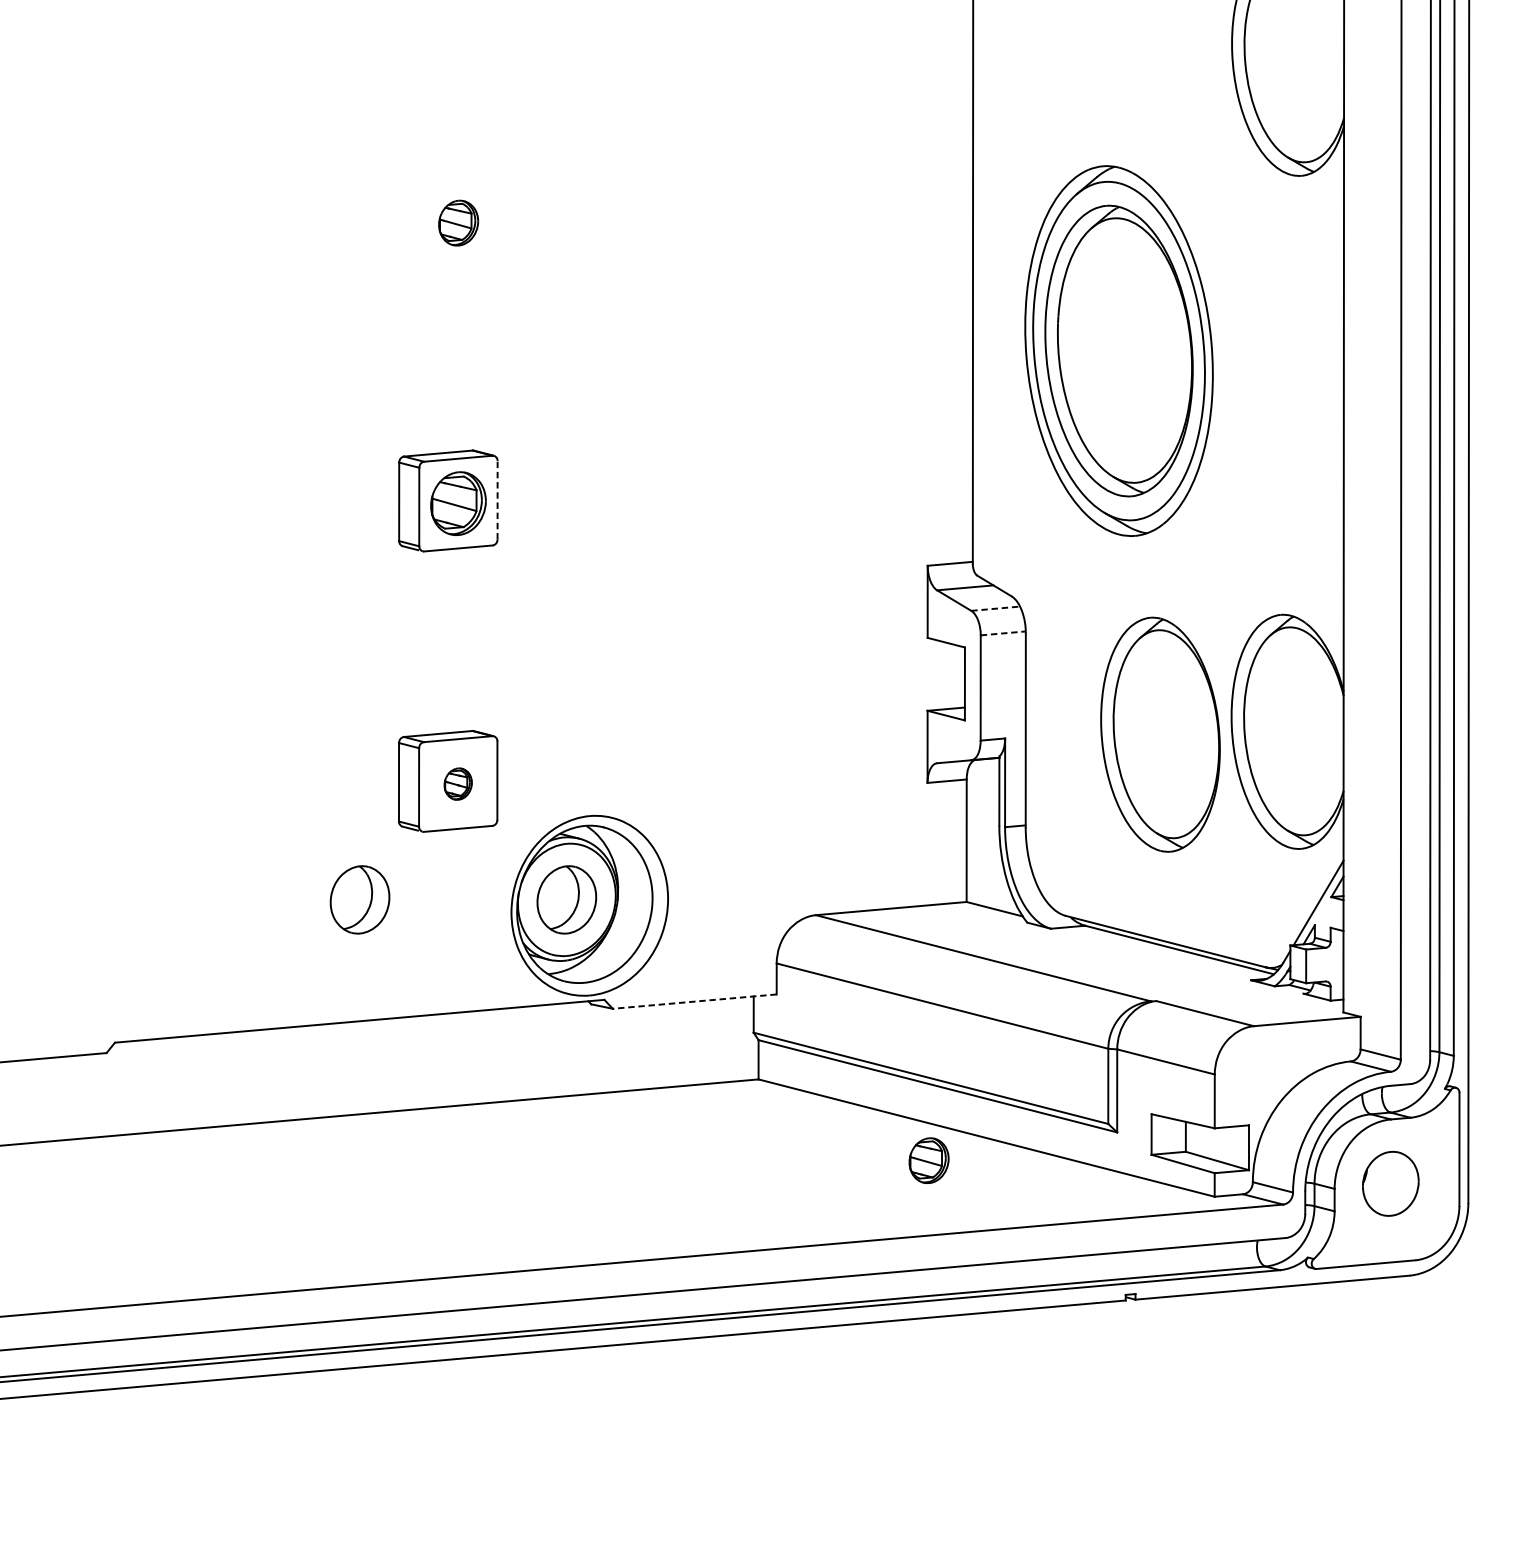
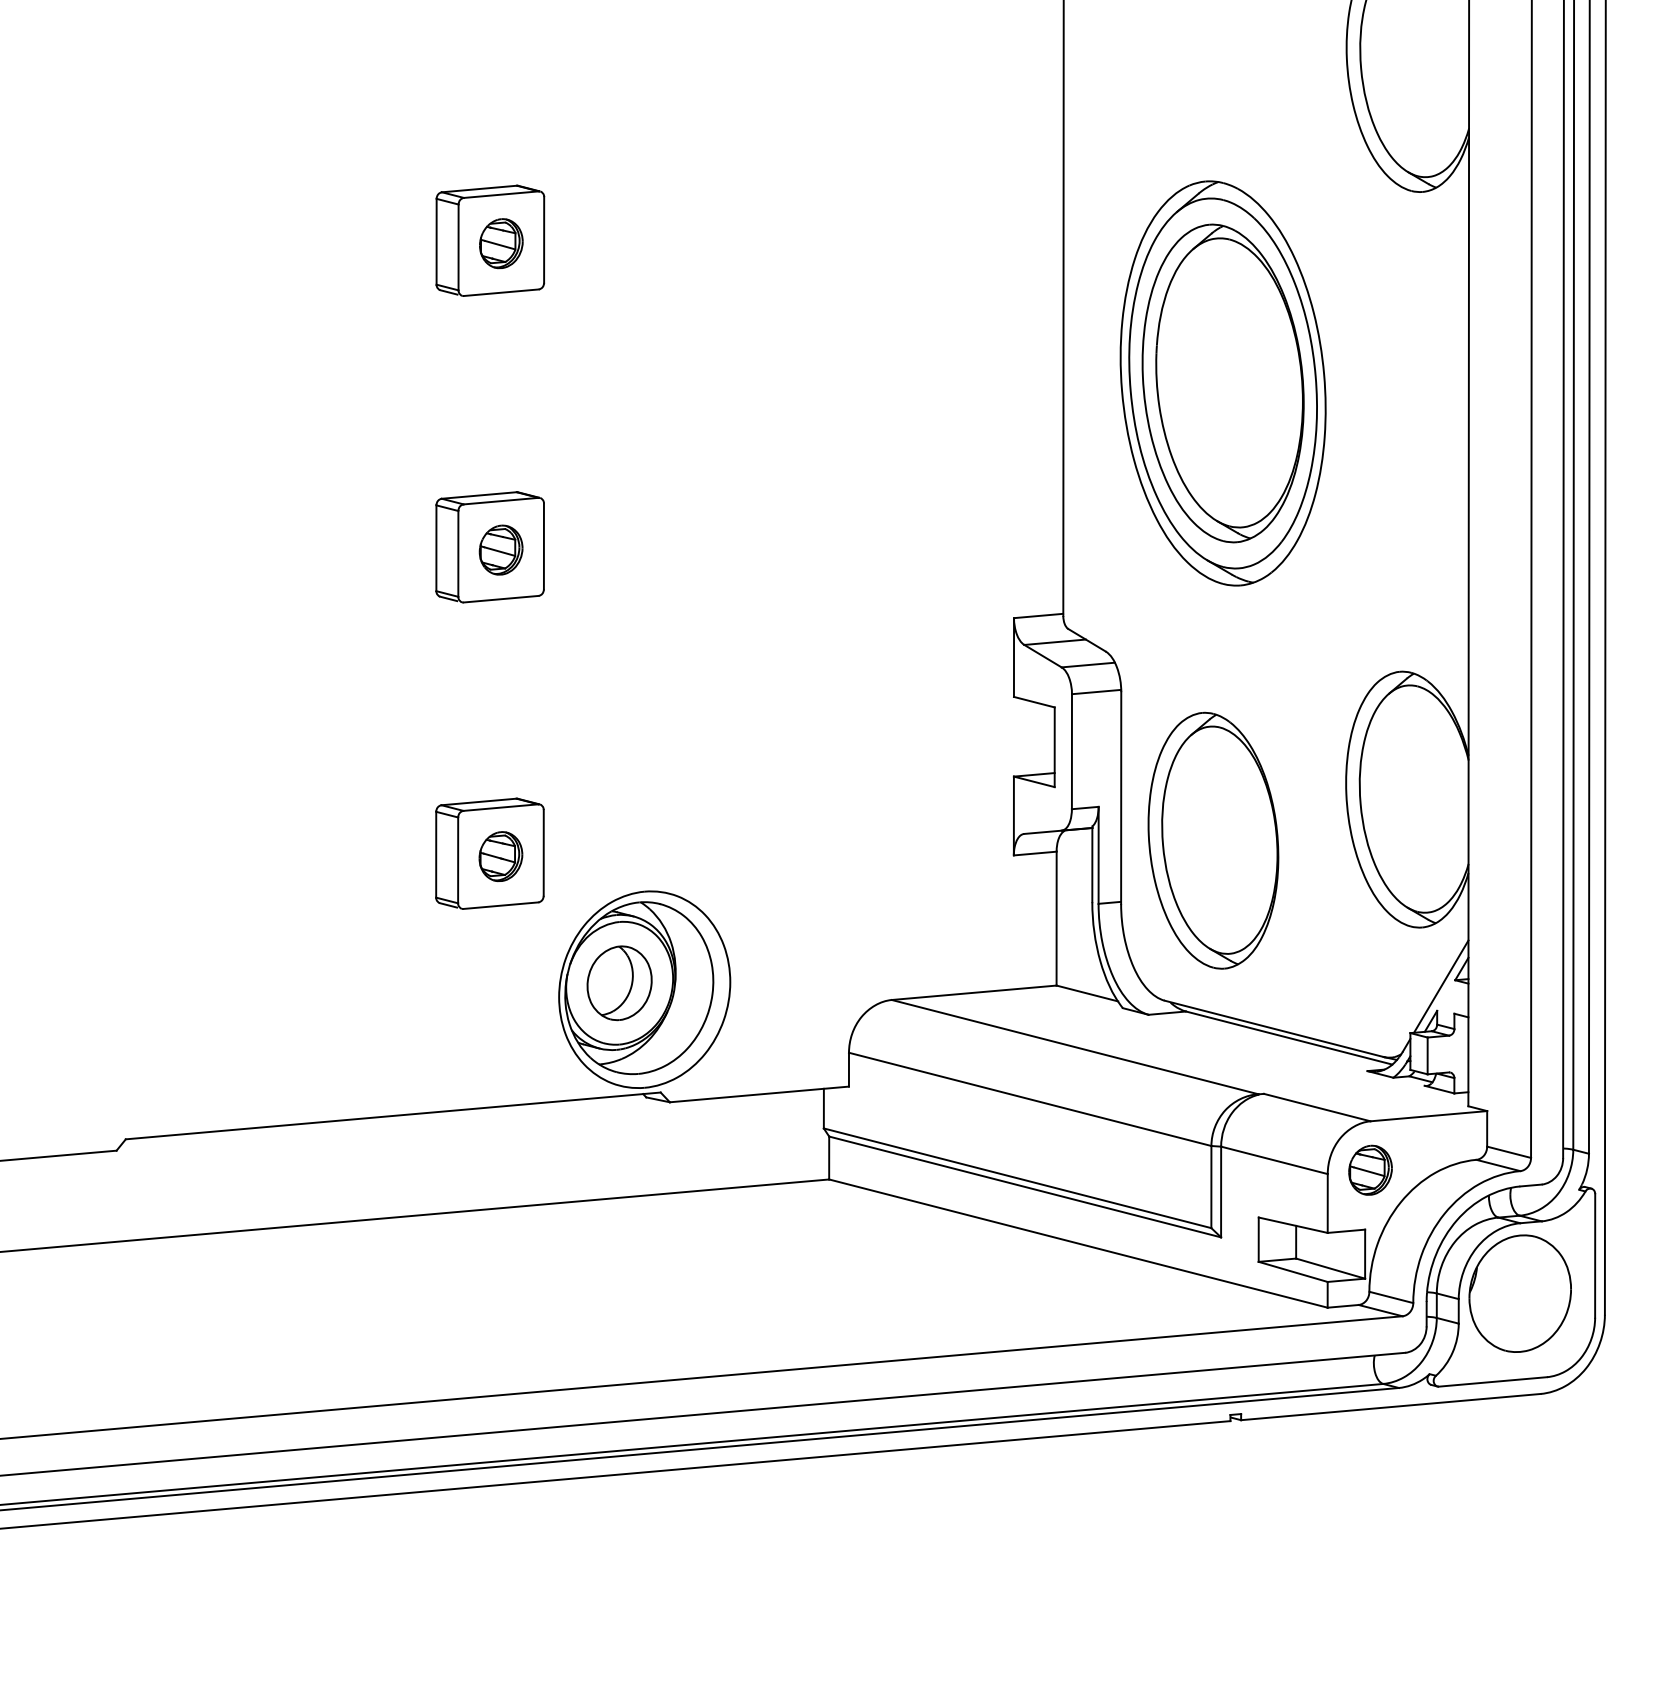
part: (448, 220) -> (490, 240), added
line: (497, 500) -> (543, 546), dashed -> solid
part: (457, 502) -> (500, 549), size x0.71
line: (995, 609) -> (1088, 665), dashed -> solid
line: (1003, 633) -> (1096, 692), dashed -> solid
part: (1160, 734) -> (1213, 840), moved
part: (457, 783) -> (500, 856), size x1.43
part: (359, 900) -> (393, 983), removed
line: (694, 1001) -> (759, 1094), dashed -> solid
part: (929, 1159) -> (1370, 1169), moved
part: (1390, 1183) -> (1519, 1293), size x1.67

